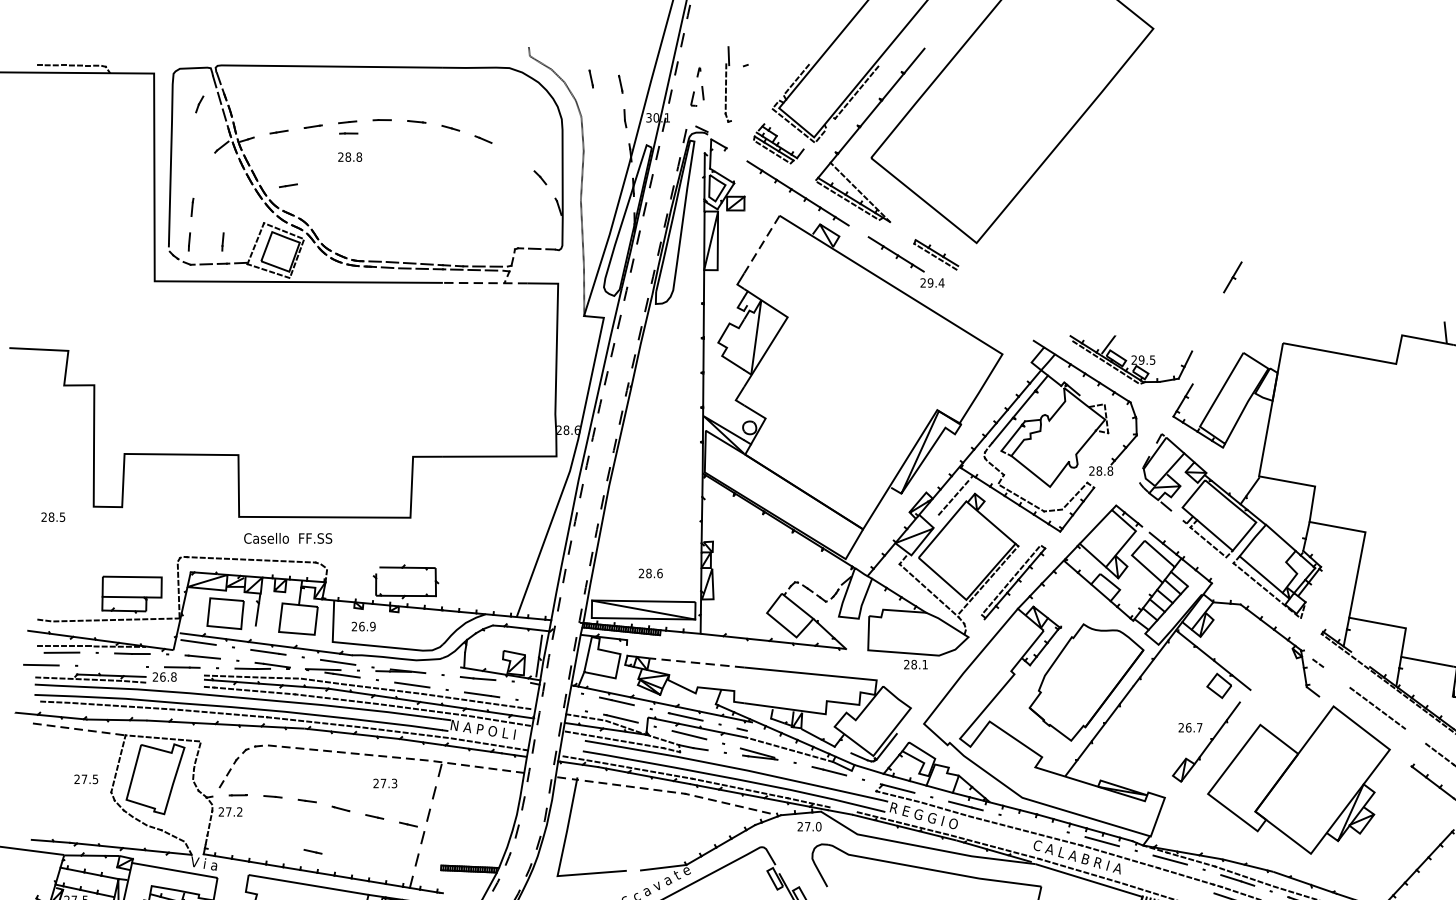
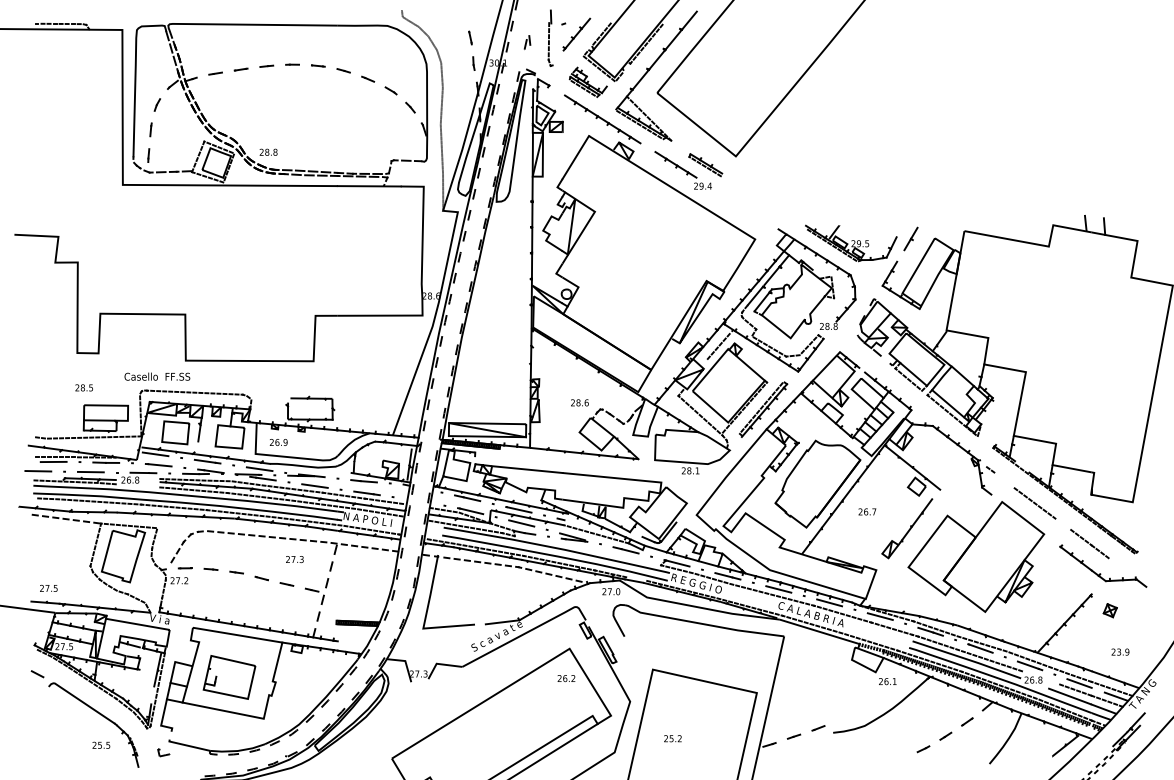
line: (591, 78) -> (448, 33), removed
part: (762, 79) -> (576, 34), added
part: (697, 90) -> (527, 42), size x0.62
part: (198, 103) -> (156, 104), moved
line: (348, 133) -> (267, 74), removed
line: (513, 154) -> (390, 90), added
text: (349, 156) -> (268, 151), moved
line: (288, 185) -> (222, 113), removed
line: (222, 241) -> (173, 155), removed
line: (761, 244) -> (575, 157), dashed -> solid
part: (1232, 276) -> (910, 238), moved
line: (484, 283) -> (368, 186), dashed -> solid
text: (52, 516) -> (83, 387), moved
text: (288, 538) -> (157, 376), moved
text: (650, 572) -> (579, 402), moved
line: (695, 662) -> (526, 469), dashed -> solid
line: (111, 665) -> (90, 471), added
text: (1190, 727) -> (867, 511), moved
text: (85, 778) -> (48, 587), moved
line: (1033, 823) -> (778, 589), added
line: (312, 851) -> (240, 610), removed

